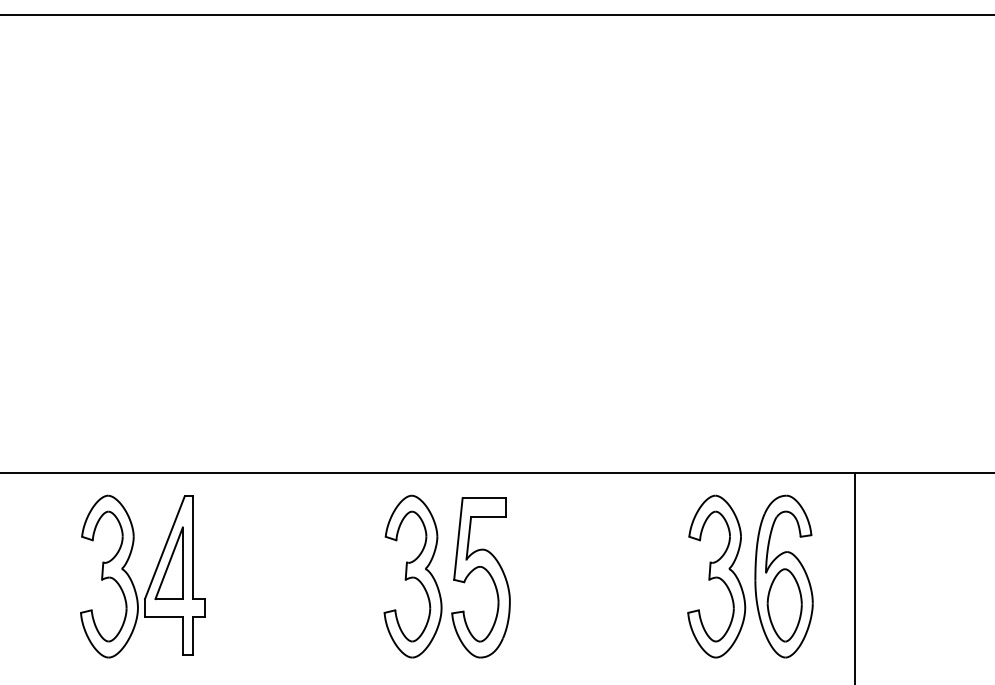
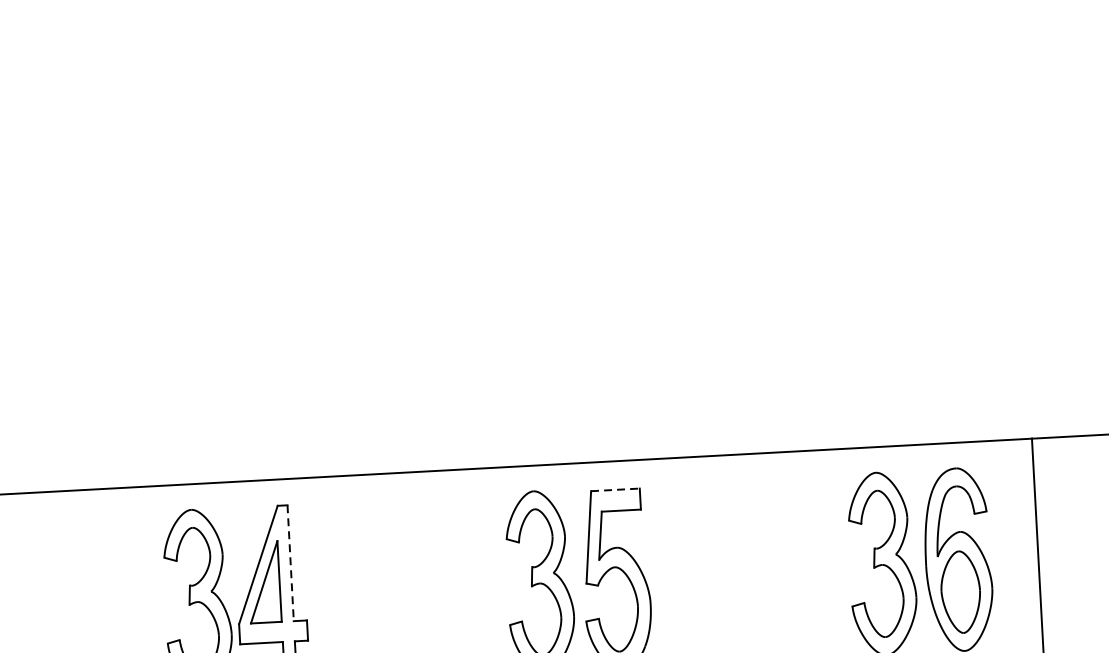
line: (484, 498) -> (615, 490), solid -> dashed
line: (193, 548) -> (290, 564), solid -> dashed

